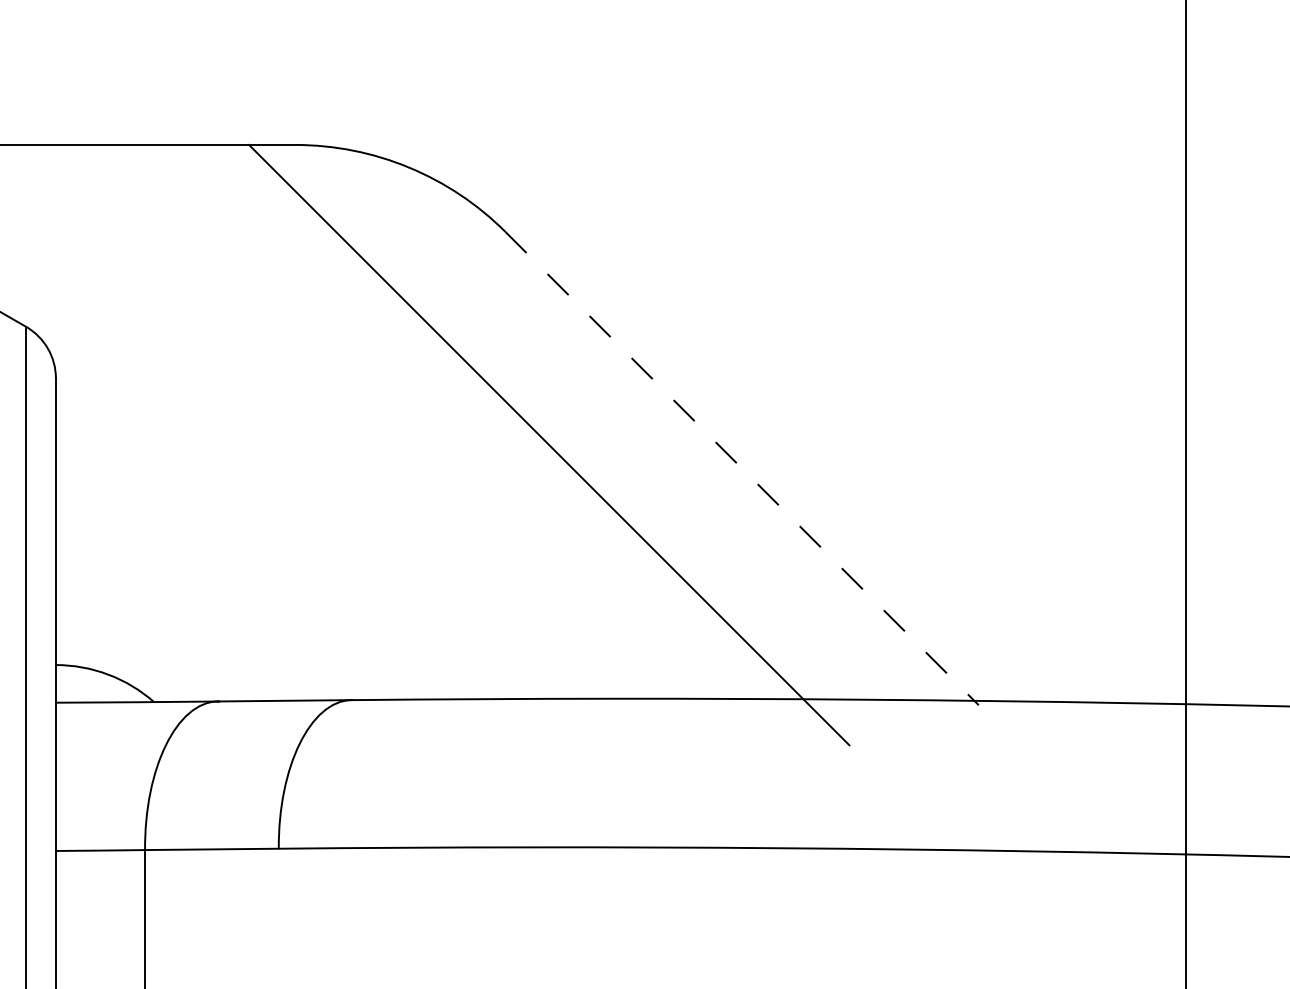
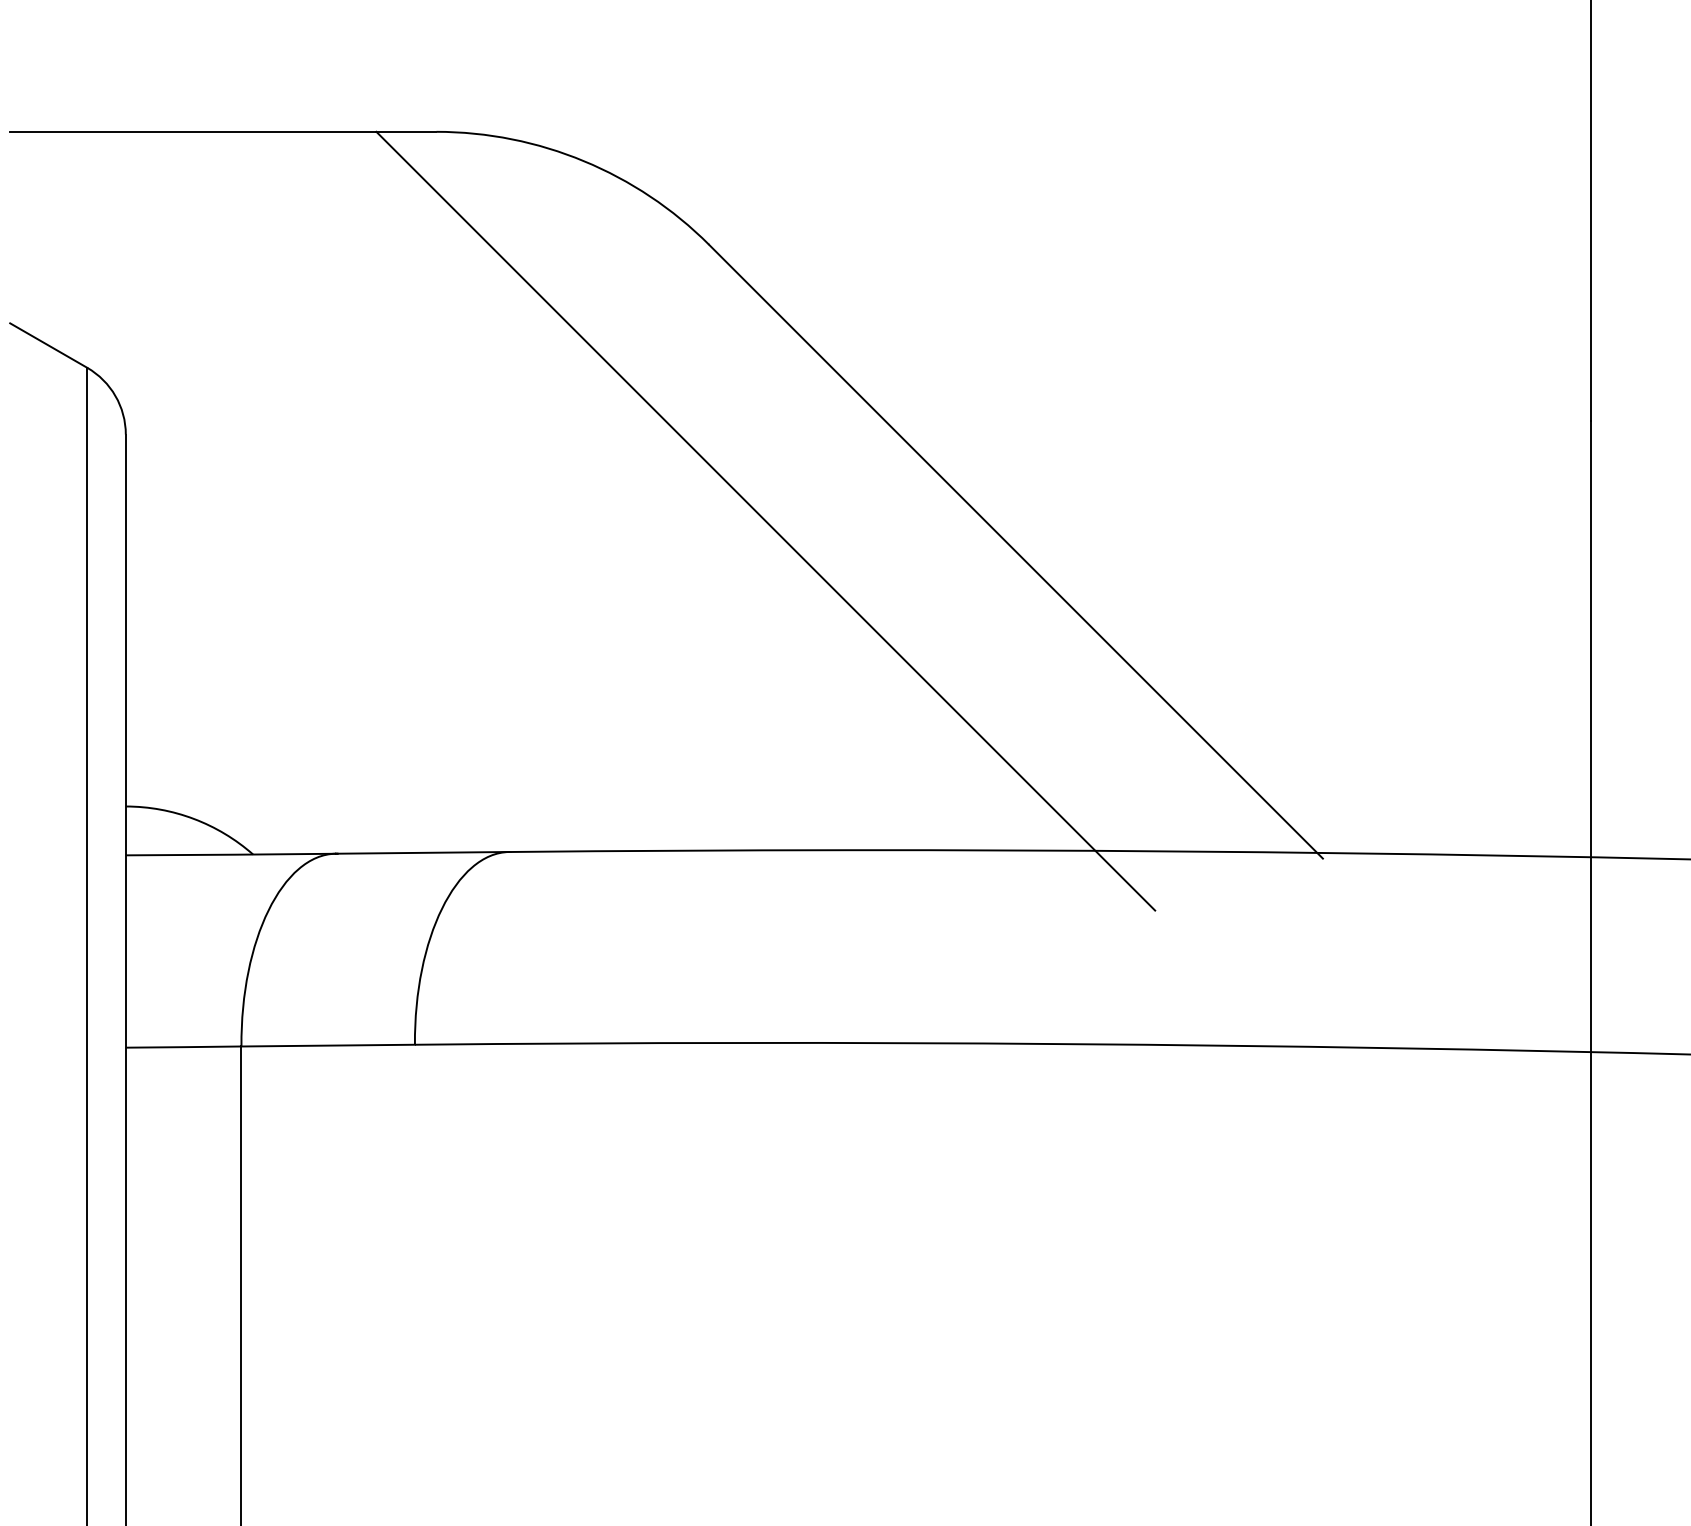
line: (742, 469) -> (1016, 552), dashed -> solid

